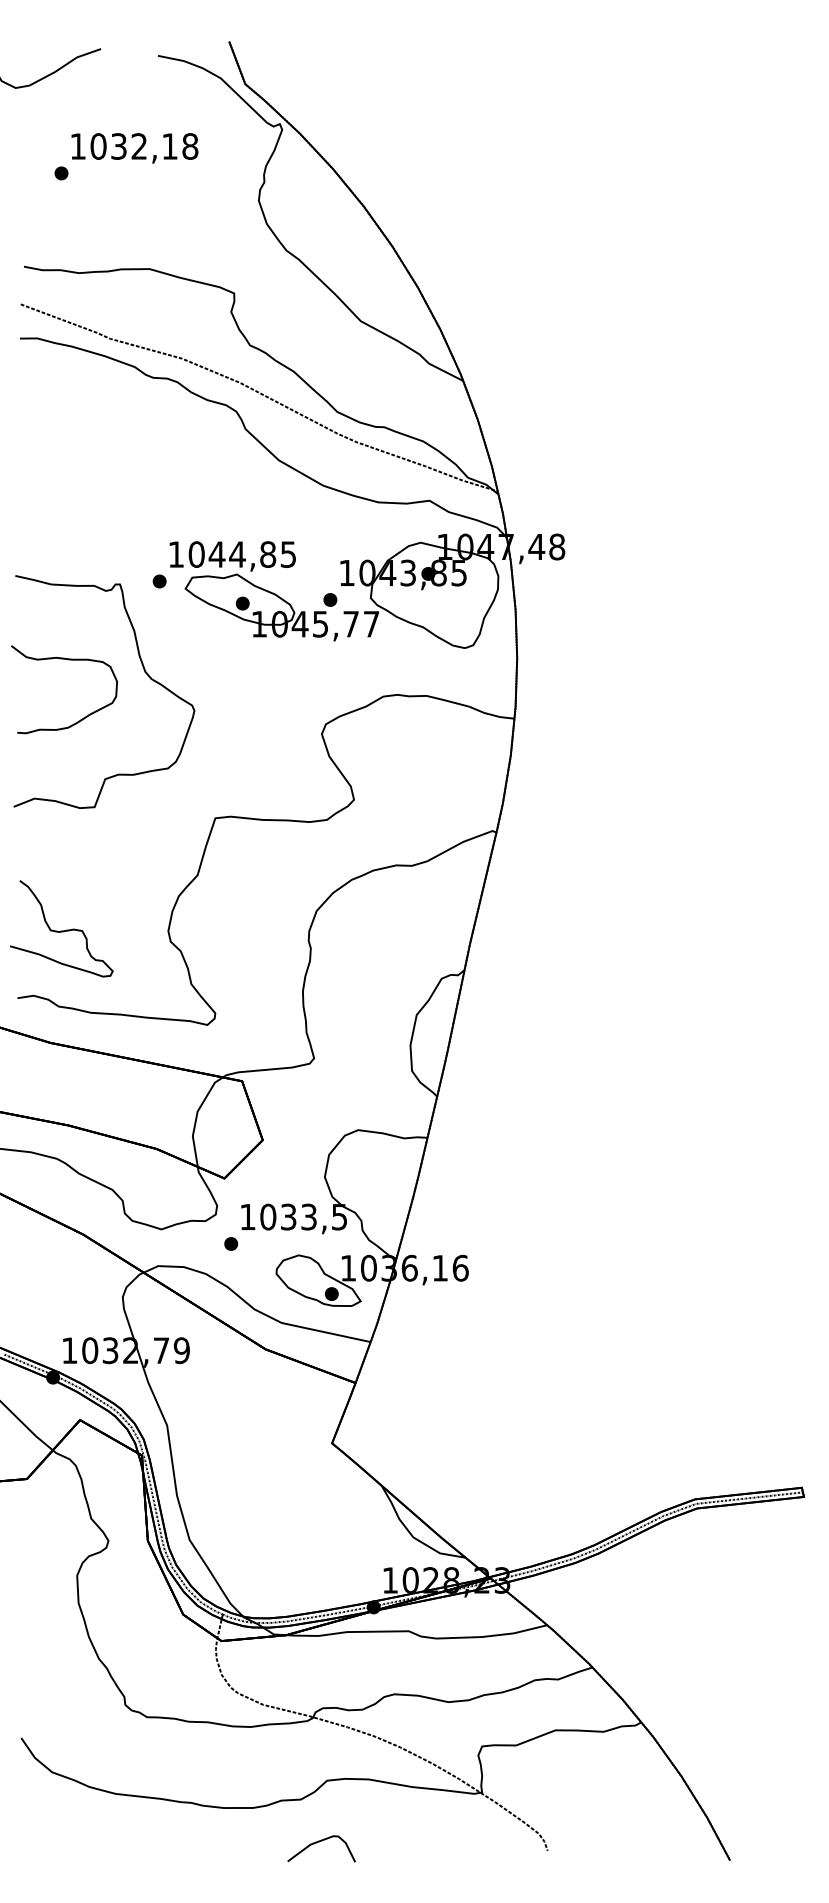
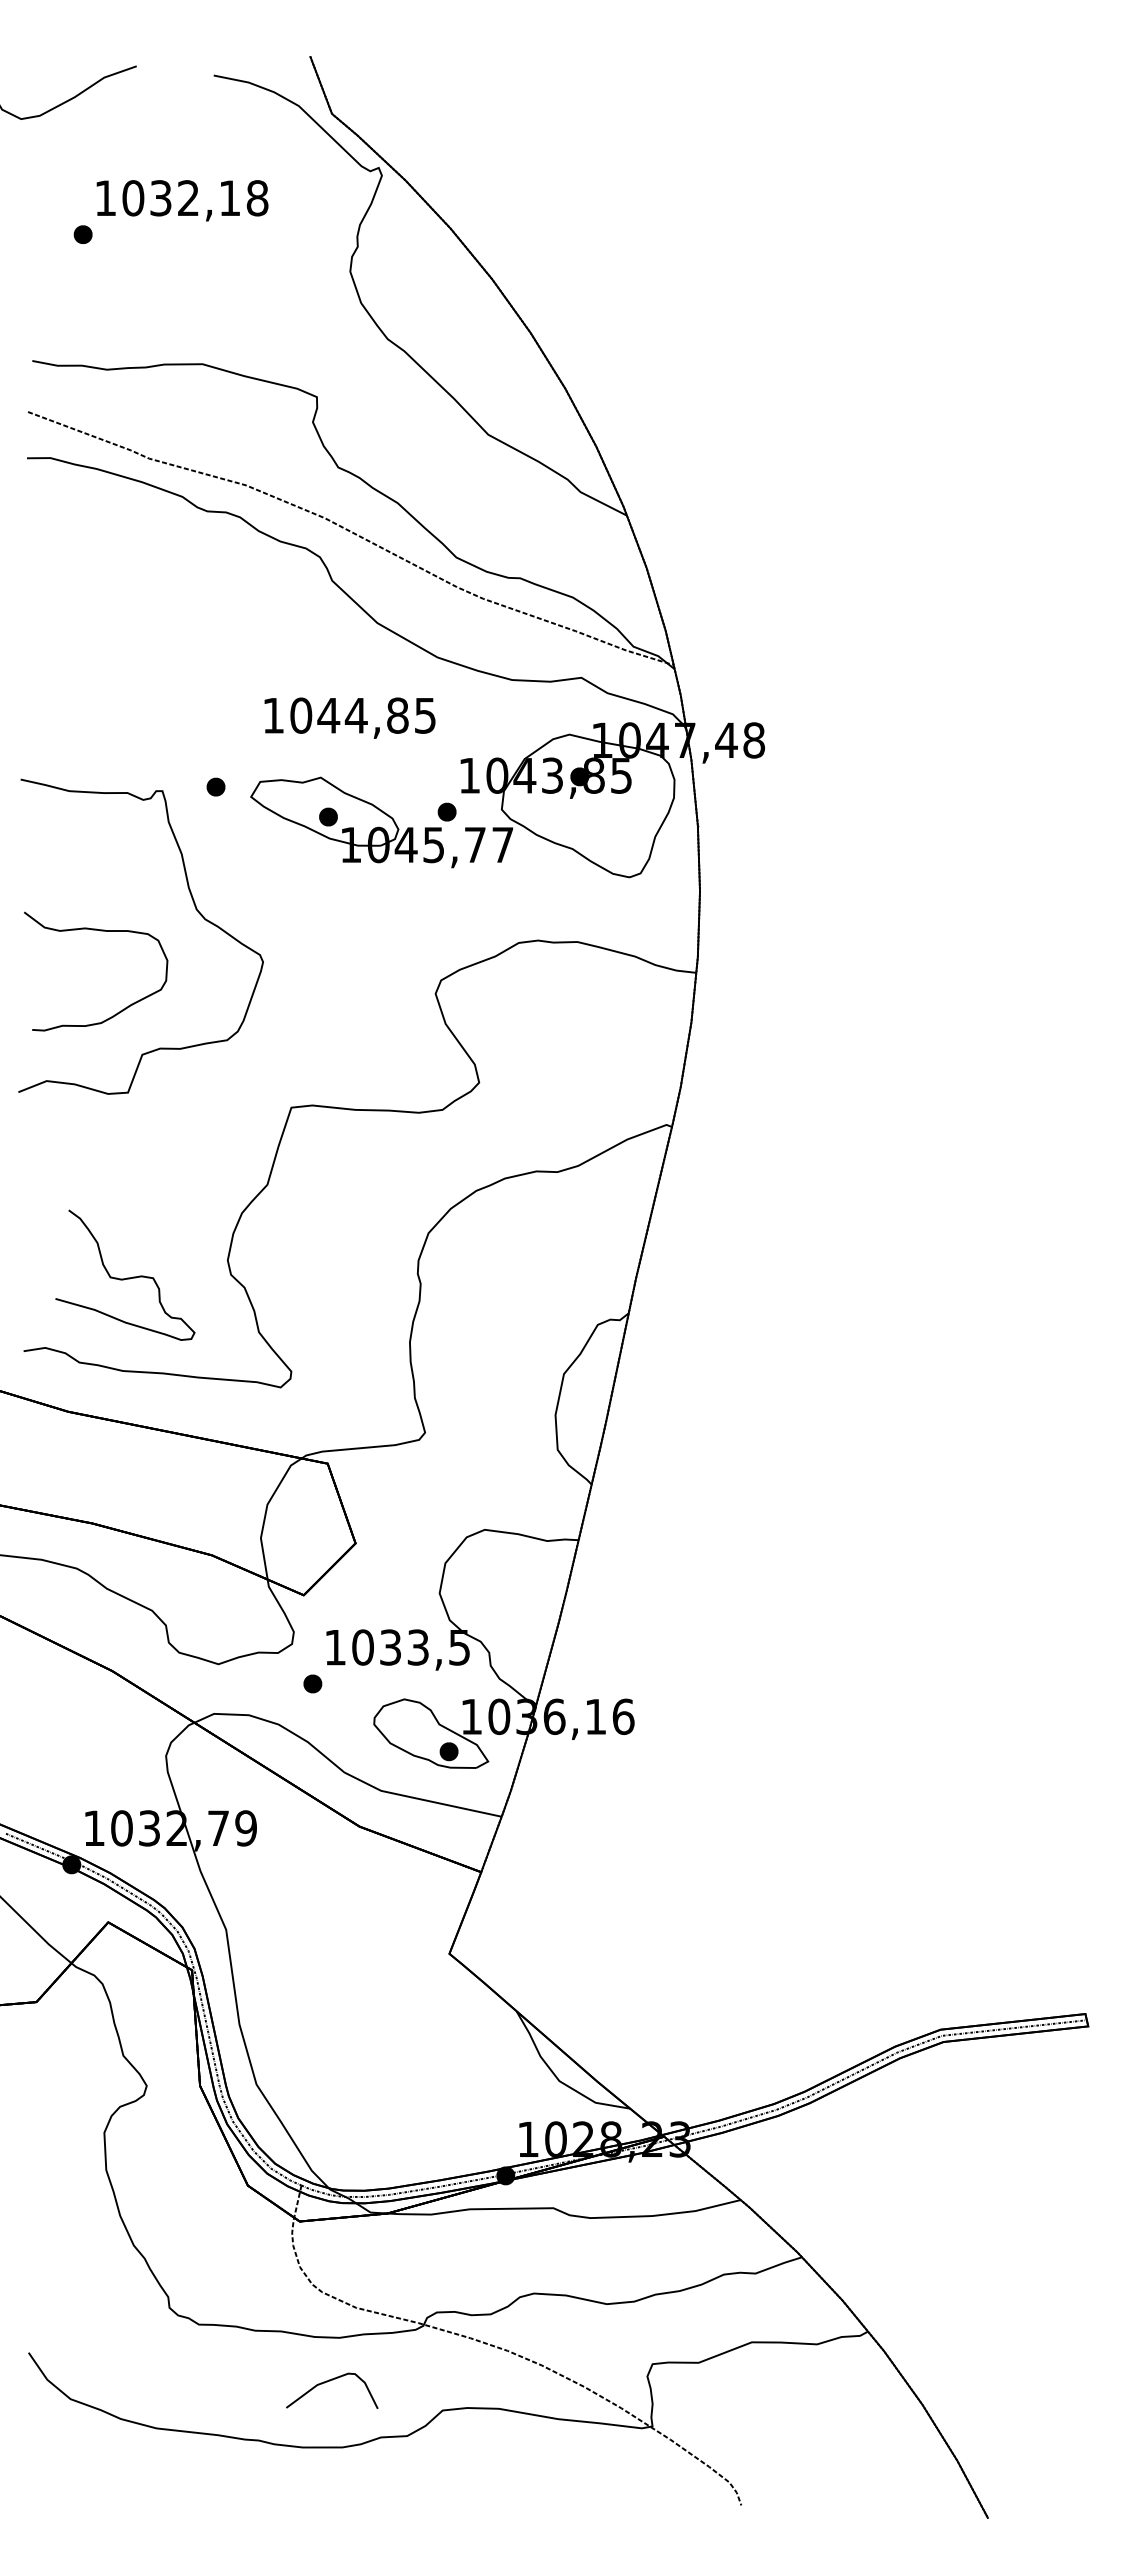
text: (232, 555) -> (349, 717), moved
curve: (67, 660) -> (100, 931), moved
curve: (63, 930) -> (127, 1277), moved
curve: (320, 1842) -> (330, 2381), moved

